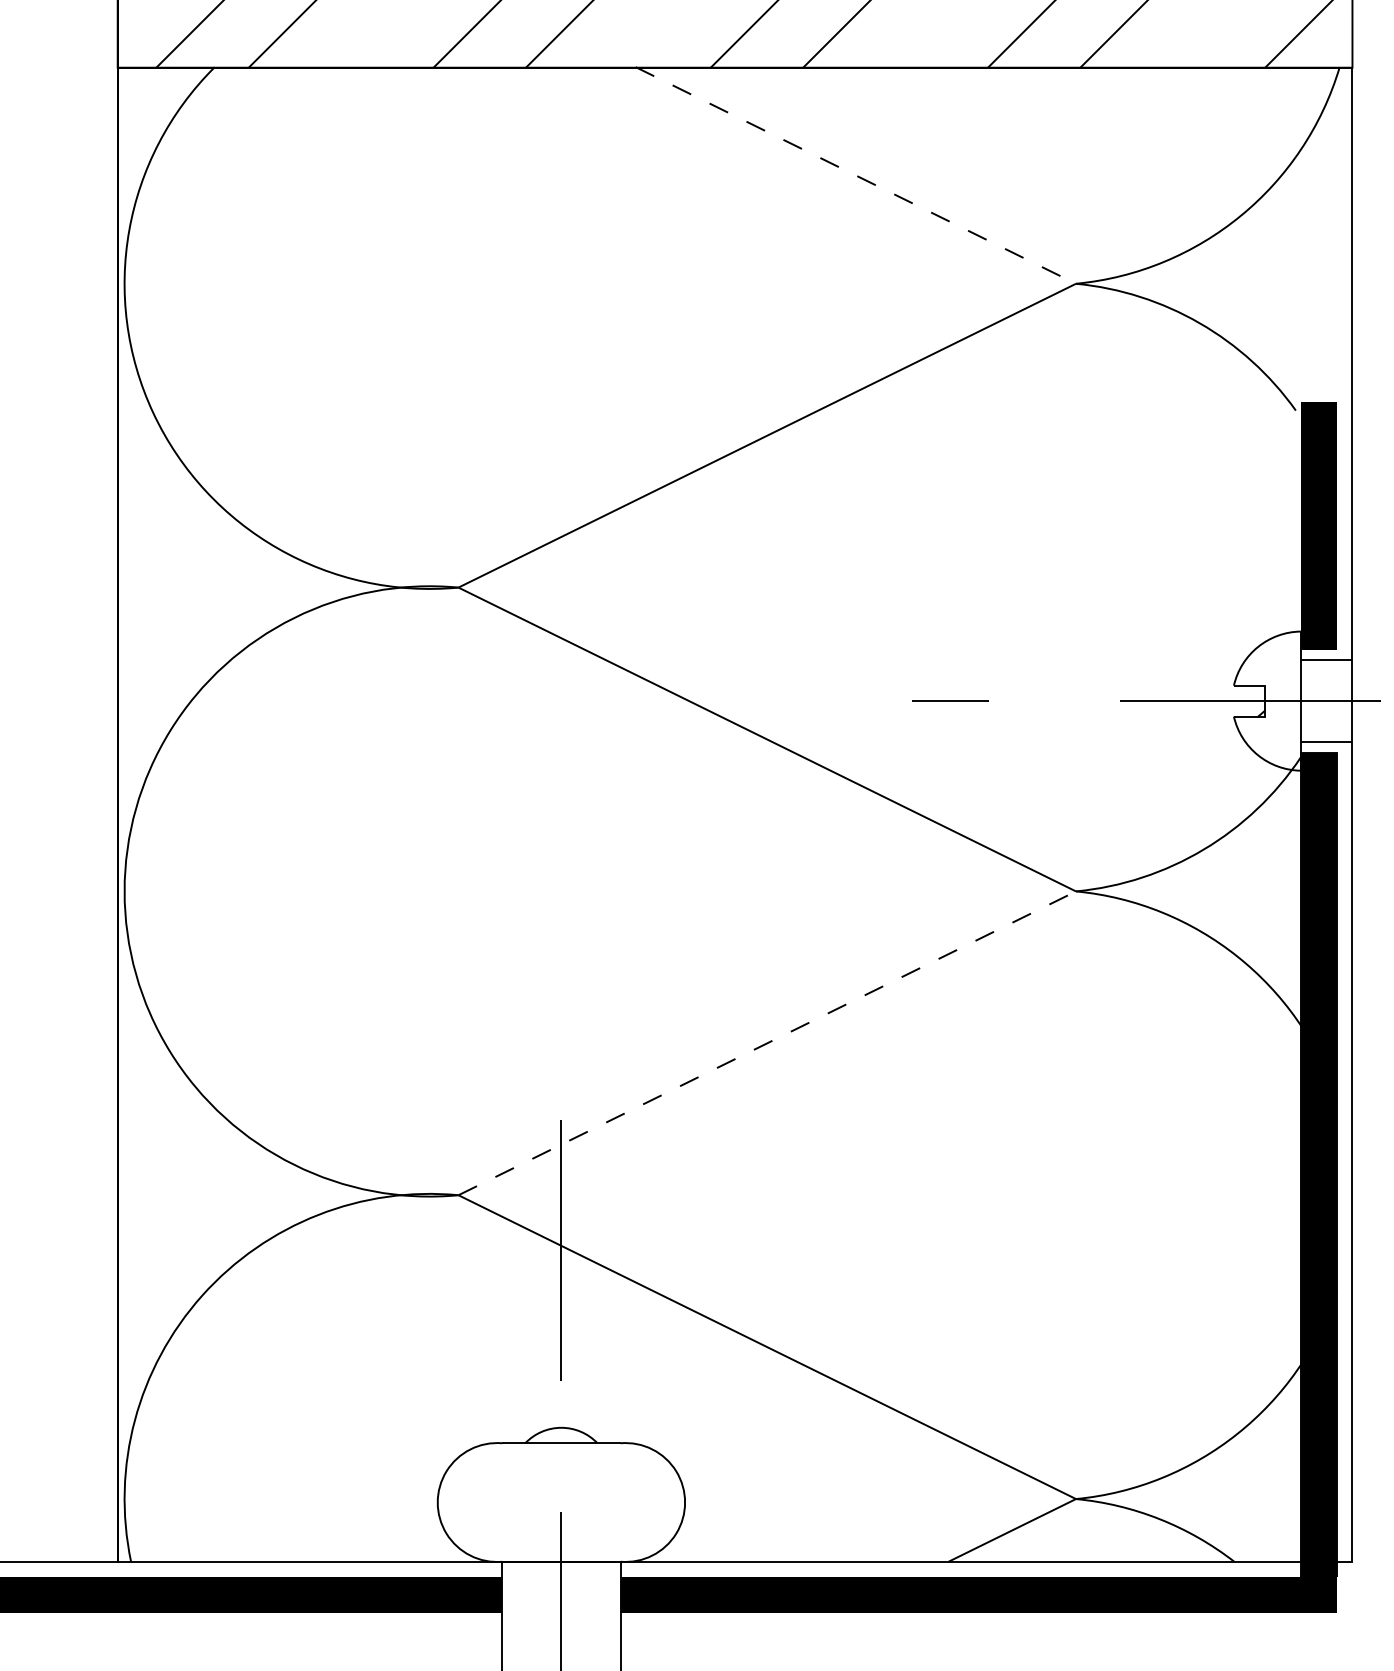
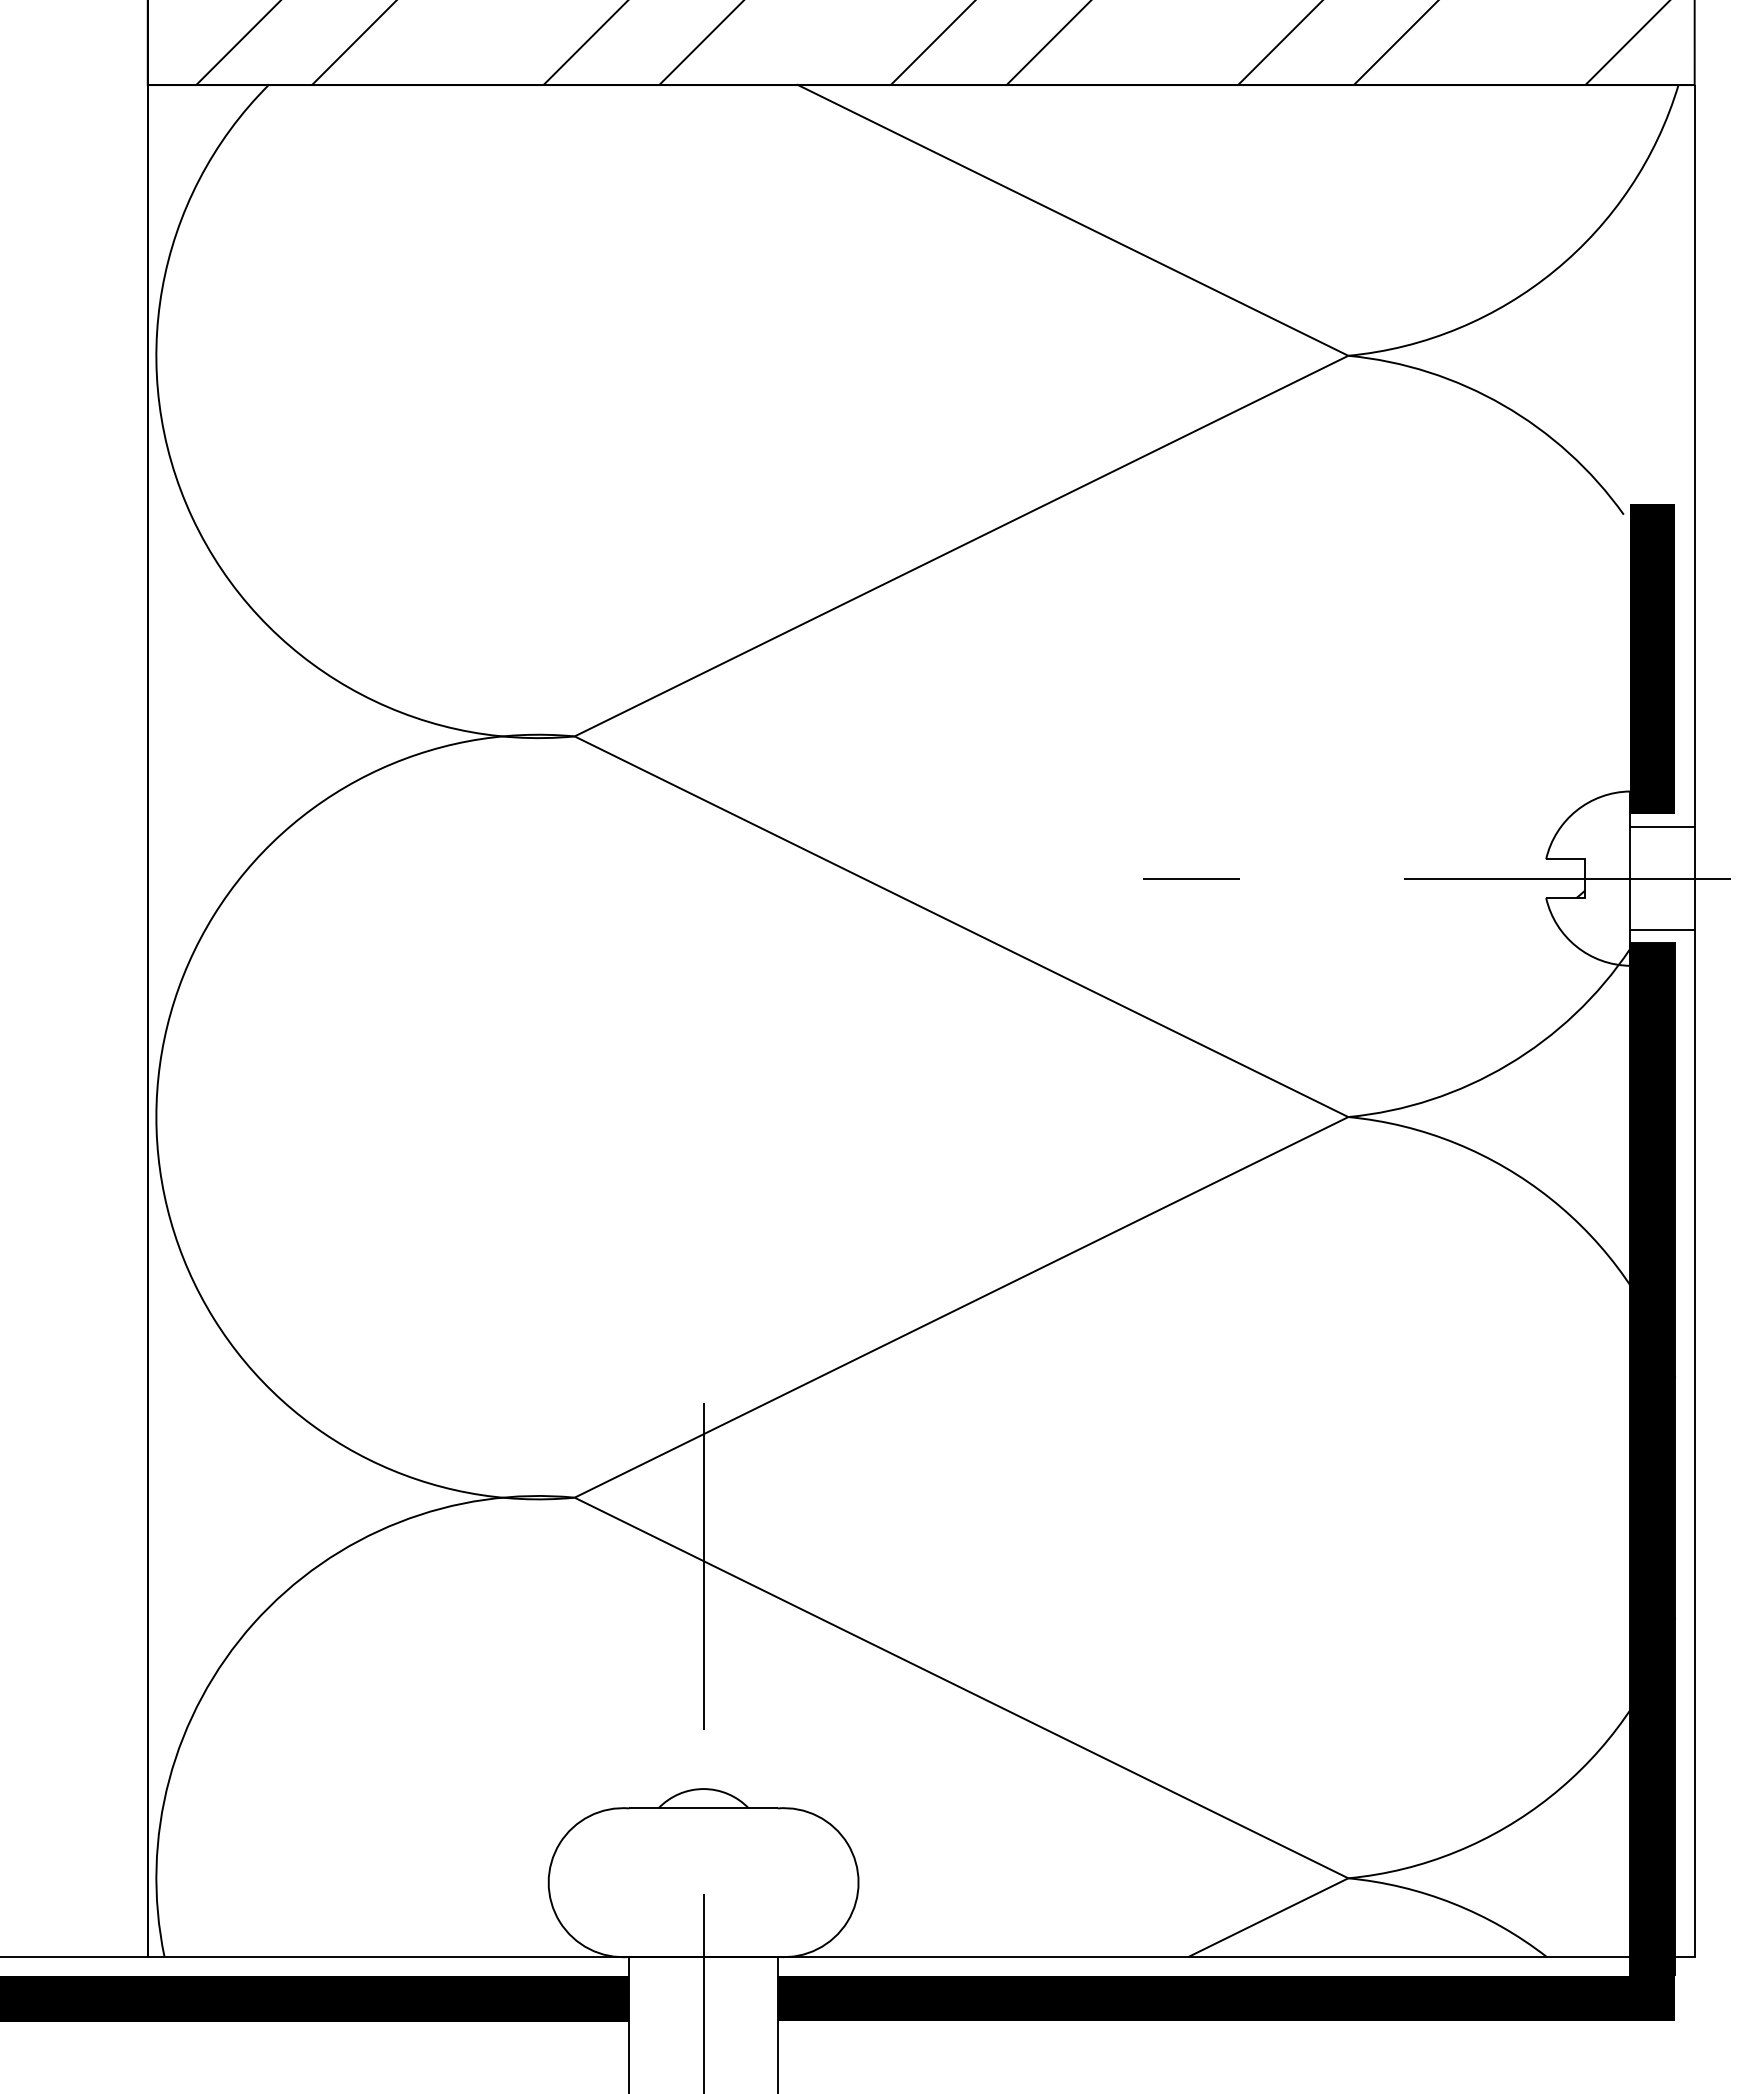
line: (856, 175) -> (1073, 220), dashed -> solid
line: (767, 1043) -> (961, 1307), dashed -> solid

